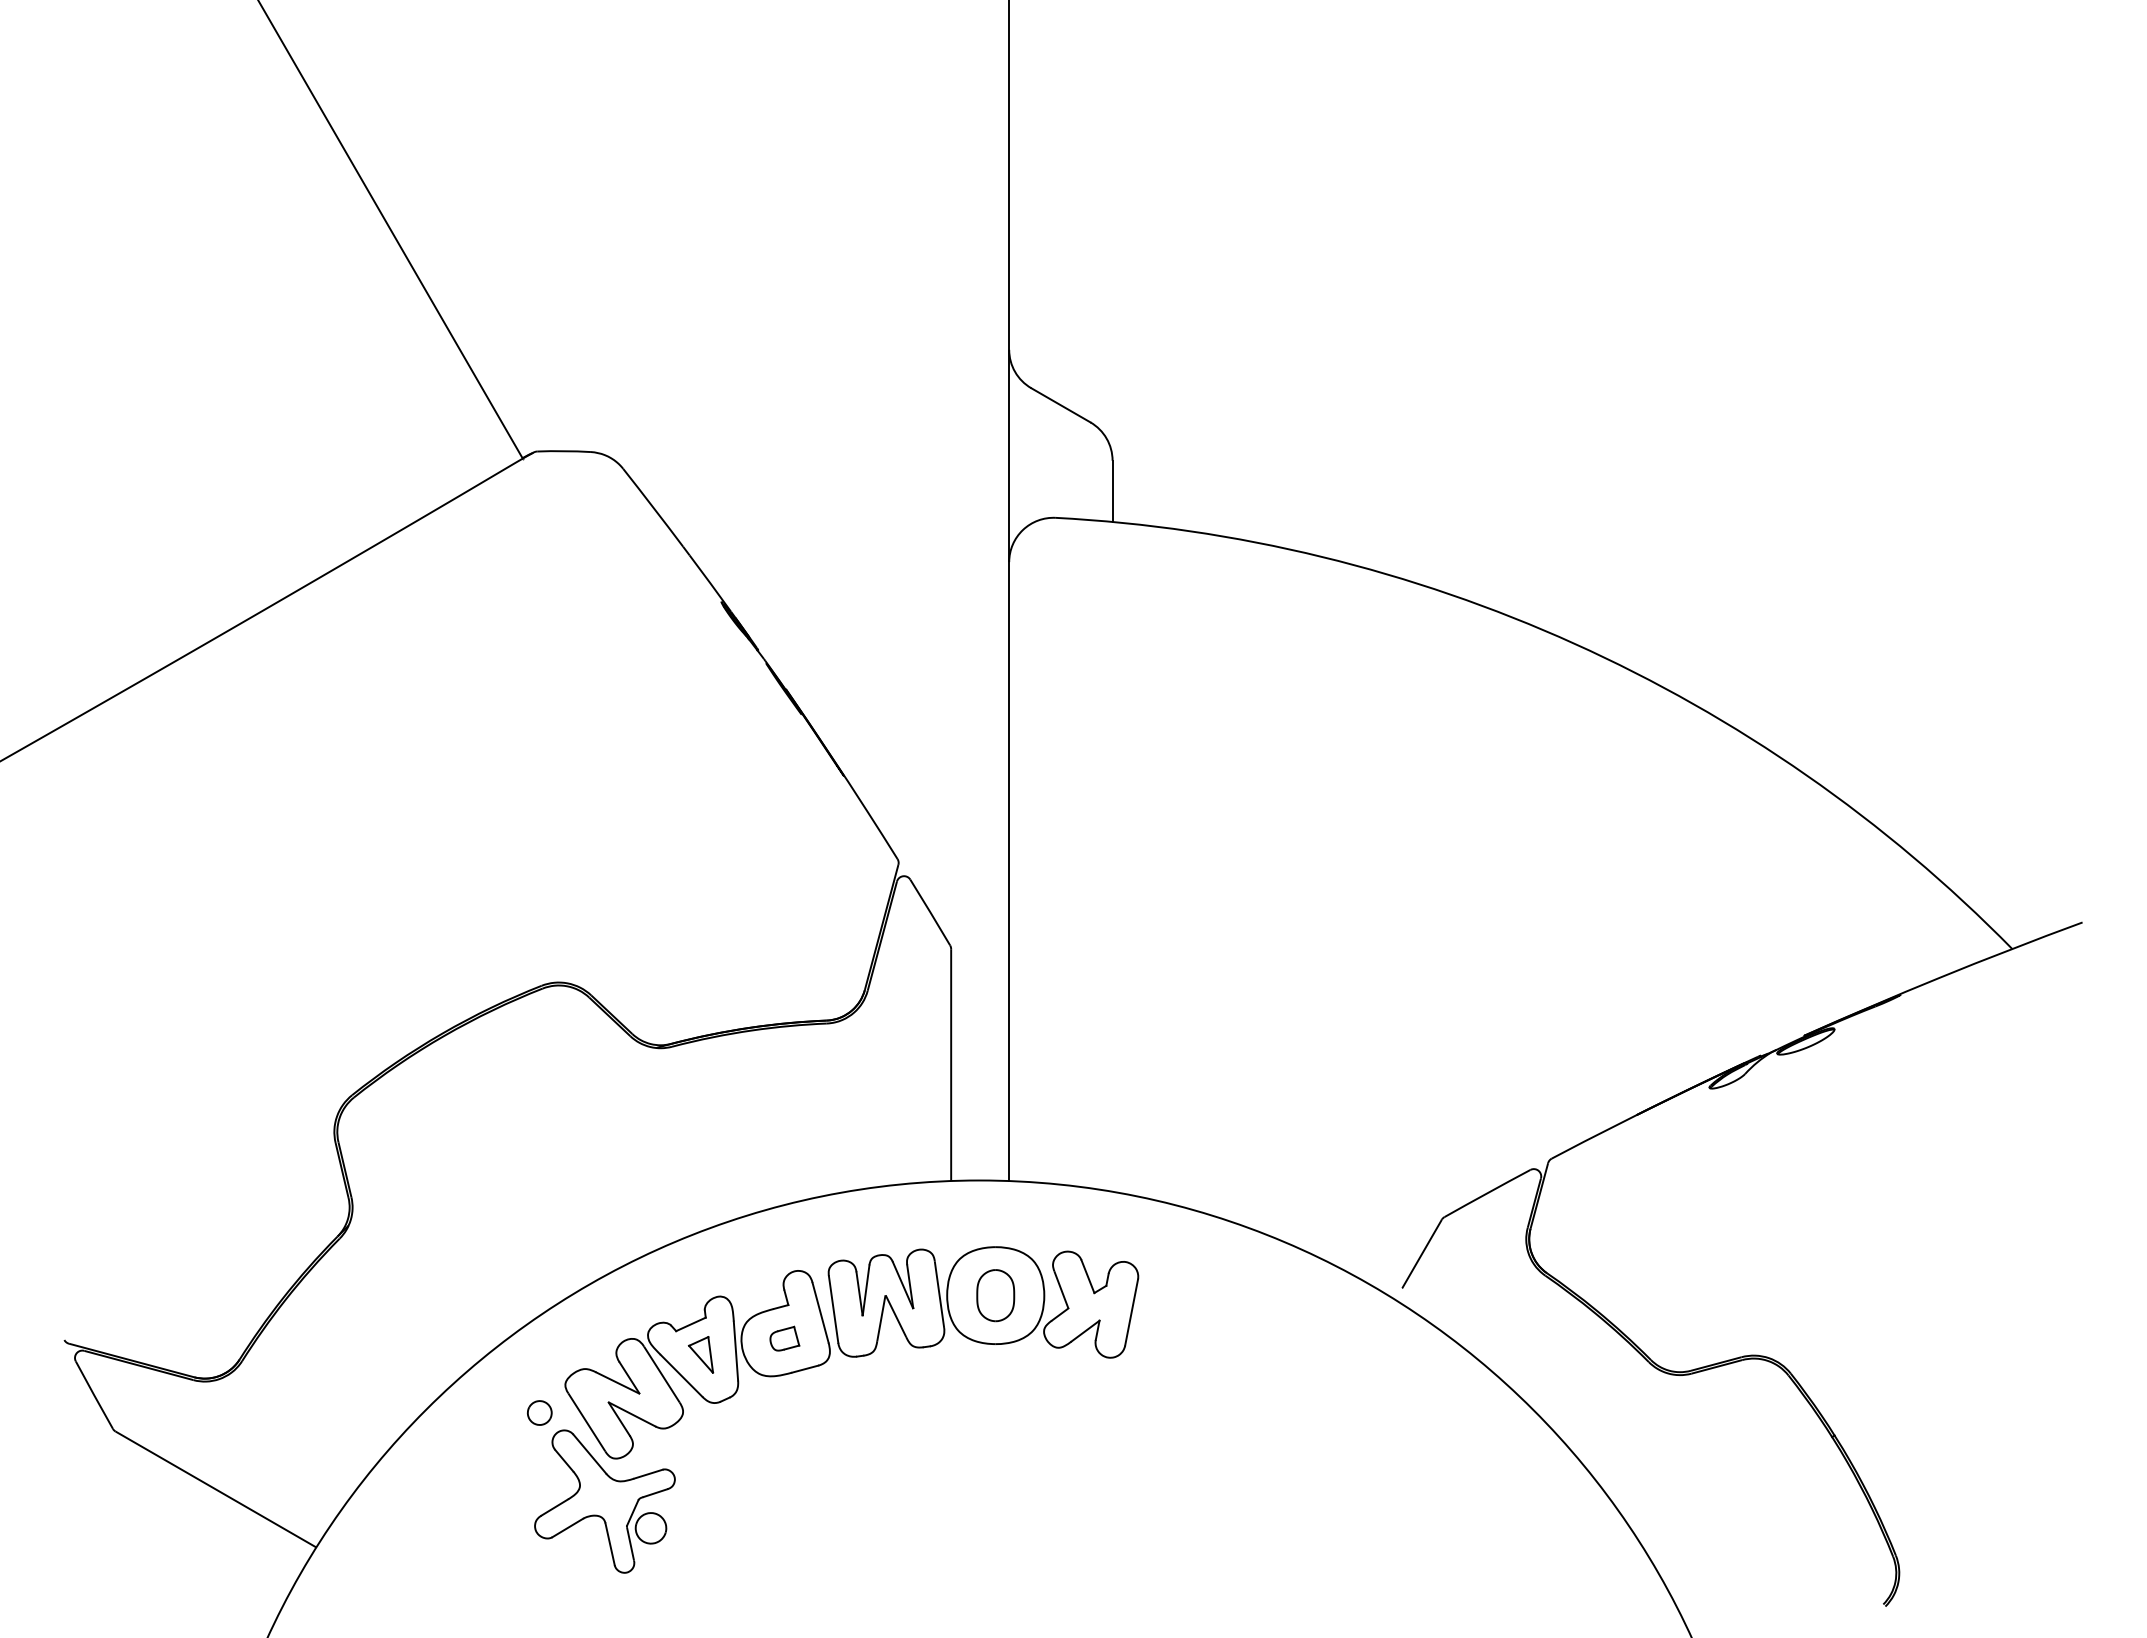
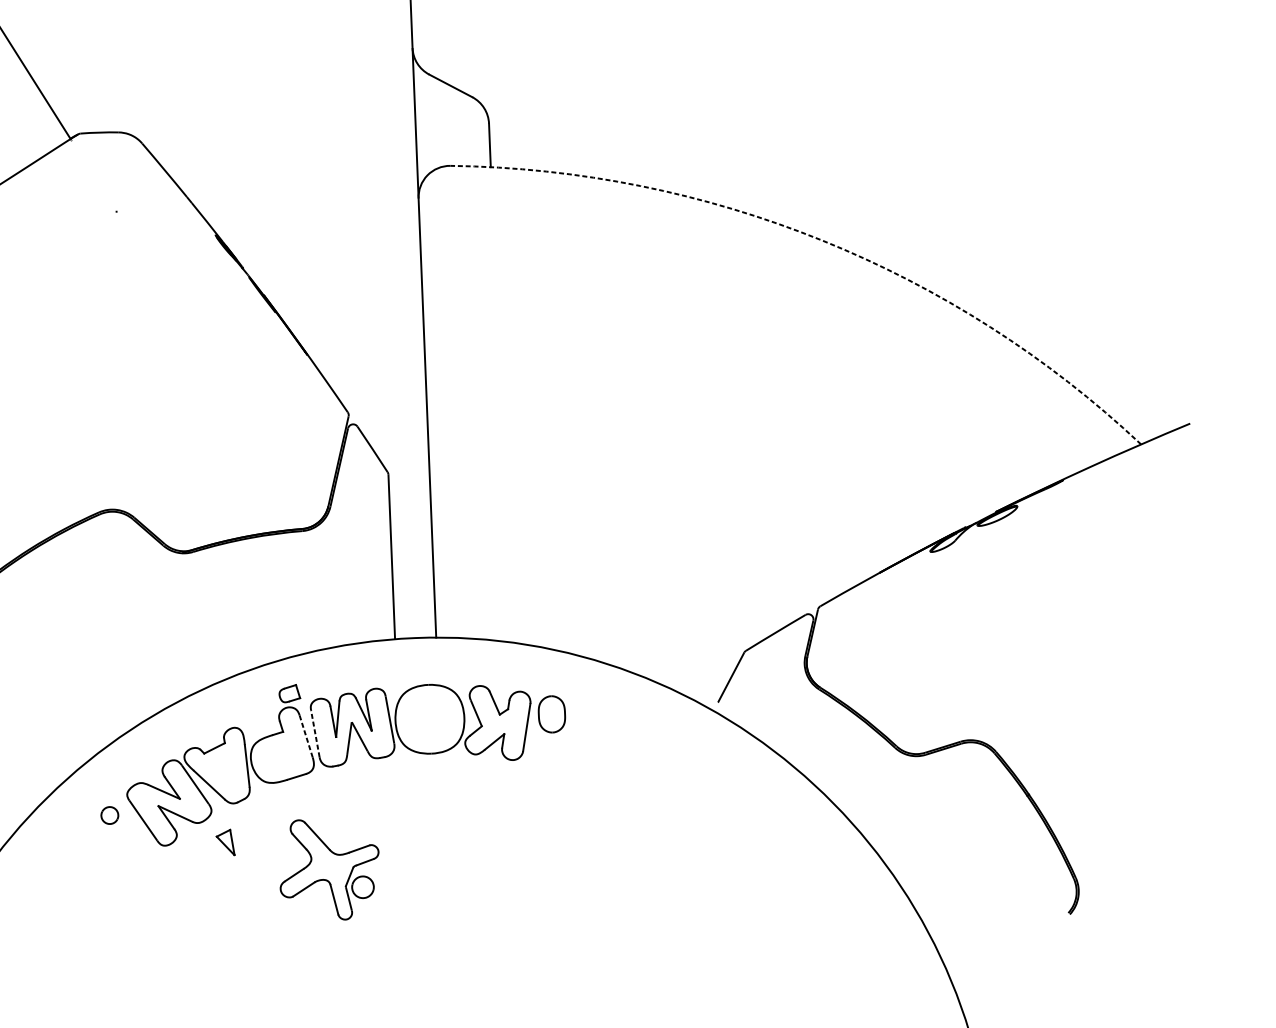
arc: (1574, 643) -> (821, 240), solid -> dashed
part: (995, 1295) -> (551, 714), moved
line: (833, 1309) -> (315, 733), solid -> dashed
line: (820, 1312) -> (306, 736), solid -> dashed
part: (784, 1338) -> (289, 693), moved
part: (700, 1354) -> (225, 842), moved
part: (604, 1501) -> (329, 869), moved

